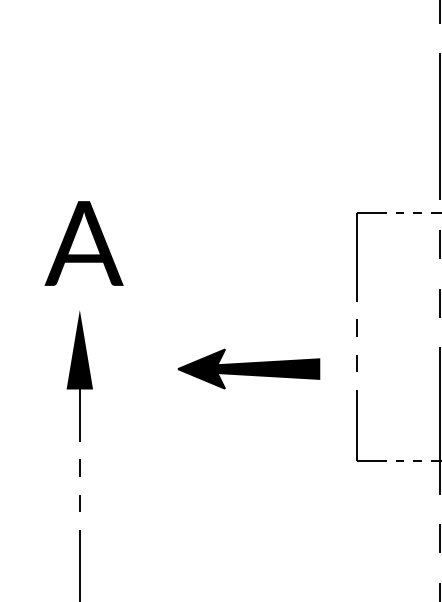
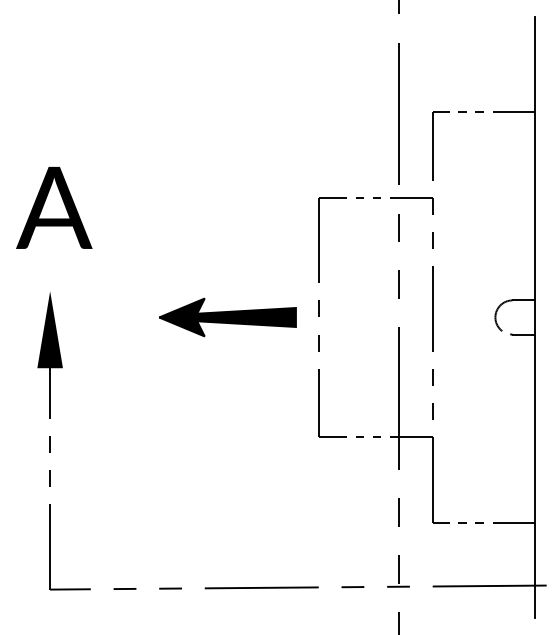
text: (84, 243) -> (54, 207), moved
part: (248, 369) -> (227, 317), moved

